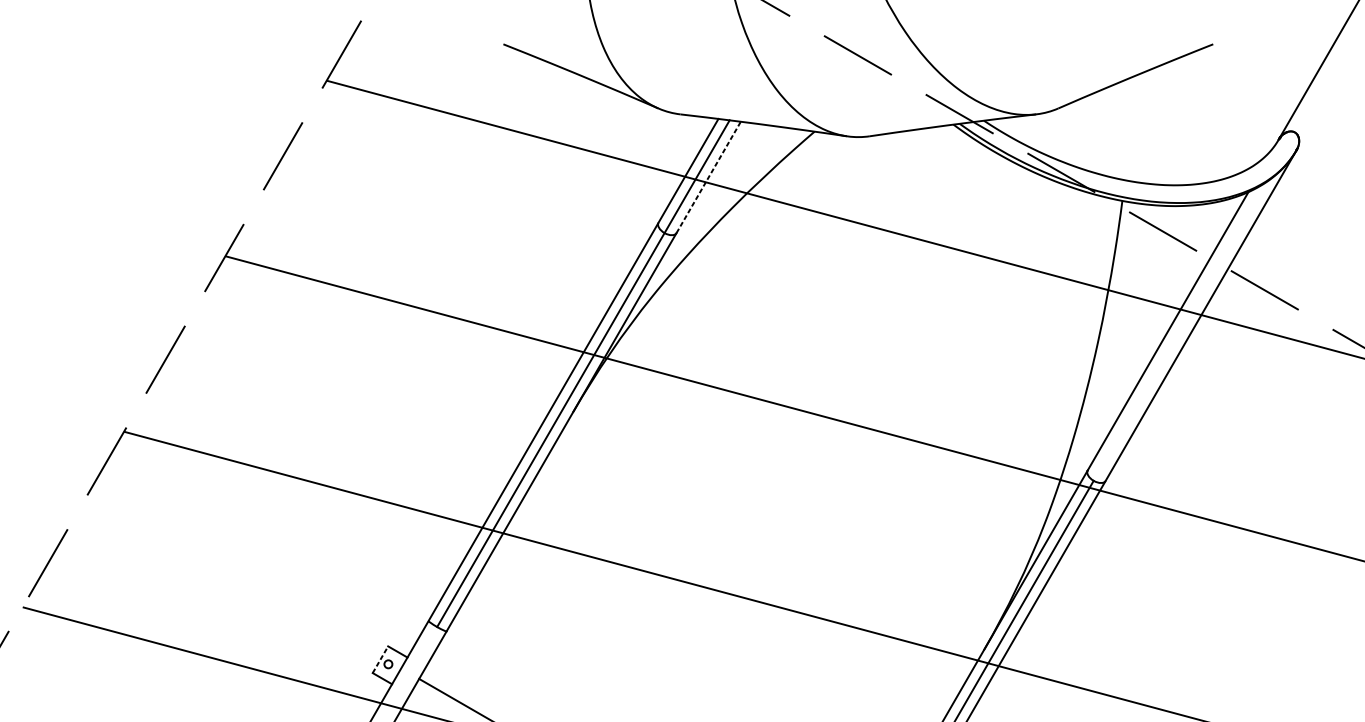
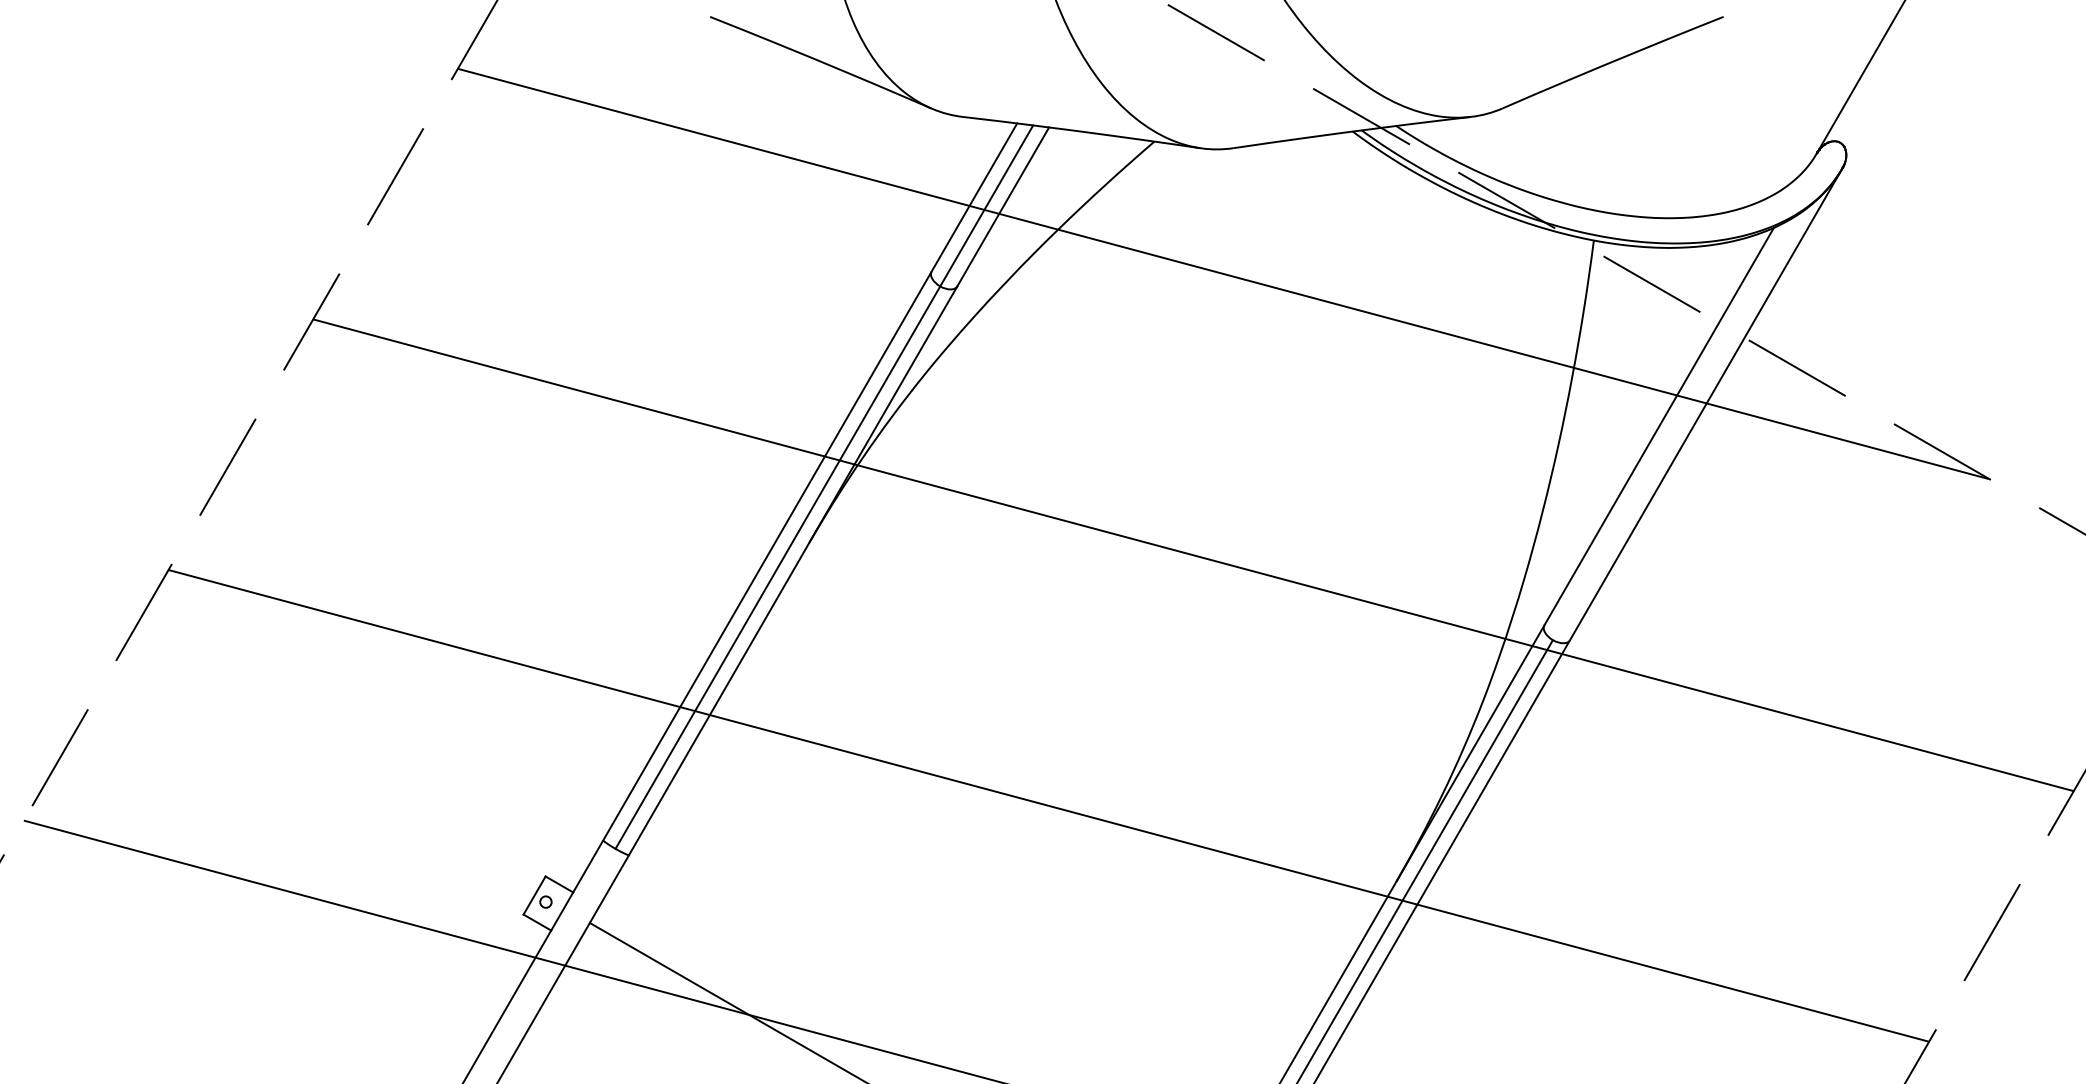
line: (708, 177) -> (1003, 206), dashed -> solid
line: (380, 659) -> (534, 895), dashed -> solid

